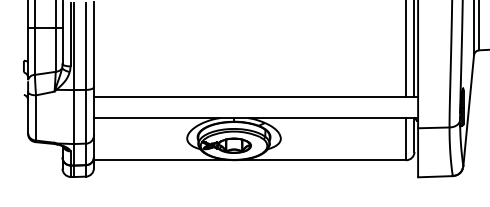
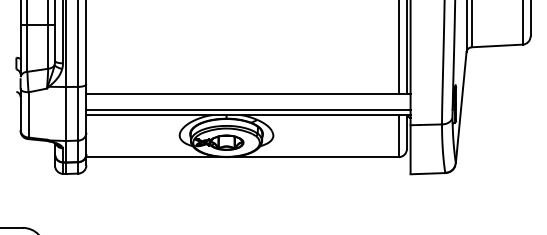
line: (256, 112) -> (248, 109), added

